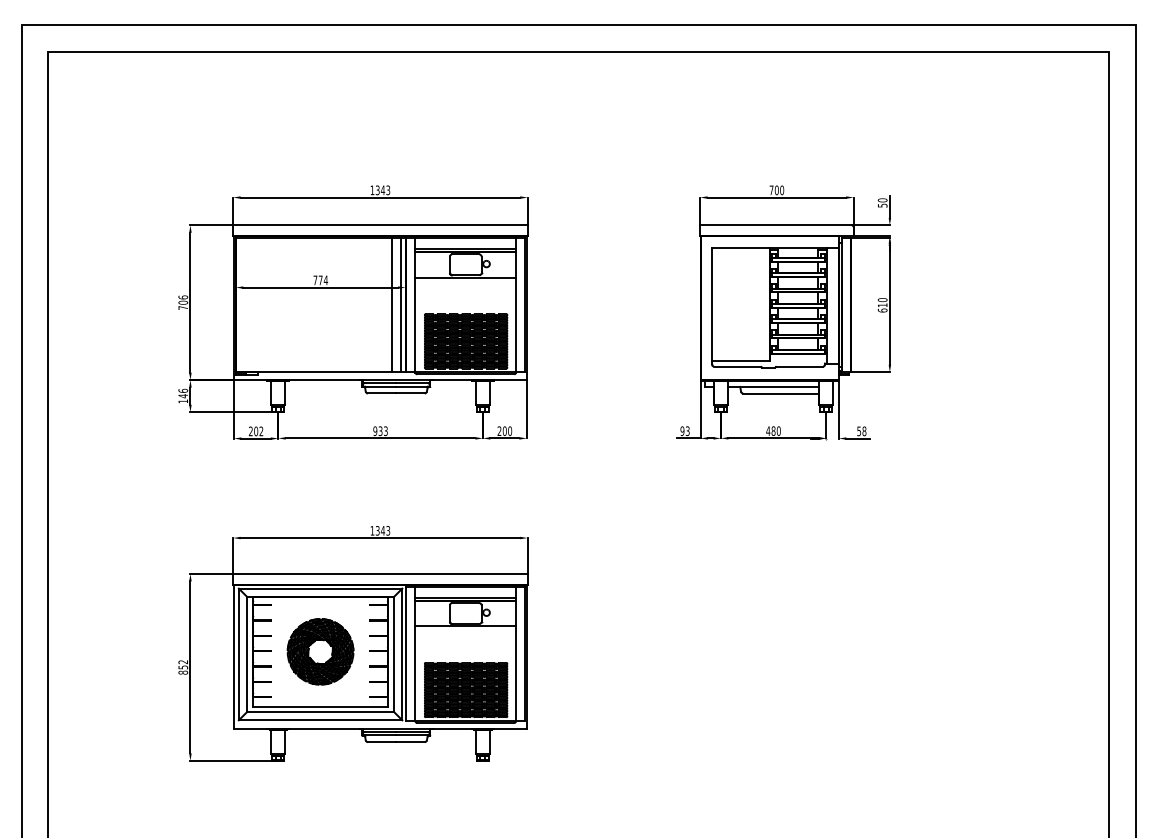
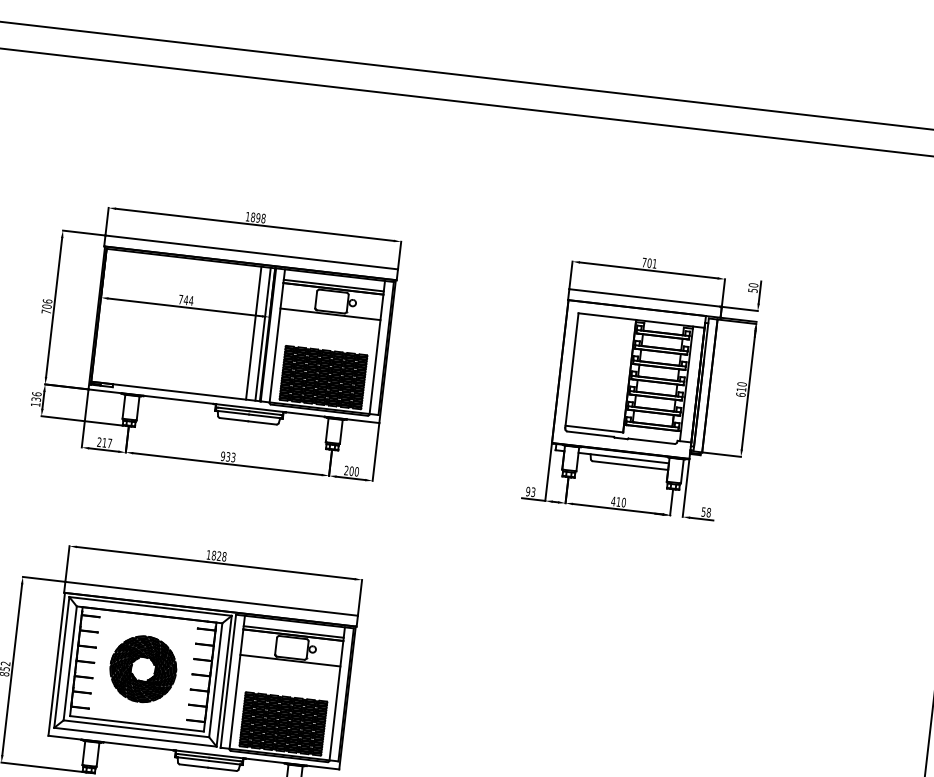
text: (382, 190) -> (257, 218), 1343 -> 1898
text: (782, 190) -> (655, 264), 700 -> 701
text: (320, 280) -> (185, 300), 774 -> 744
text: (183, 396) -> (36, 399), 146 -> 136
text: (773, 430) -> (618, 501), 480 -> 410
text: (258, 431) -> (106, 443), 202 -> 217
text: (382, 530) -> (218, 555), 1343 -> 1828

